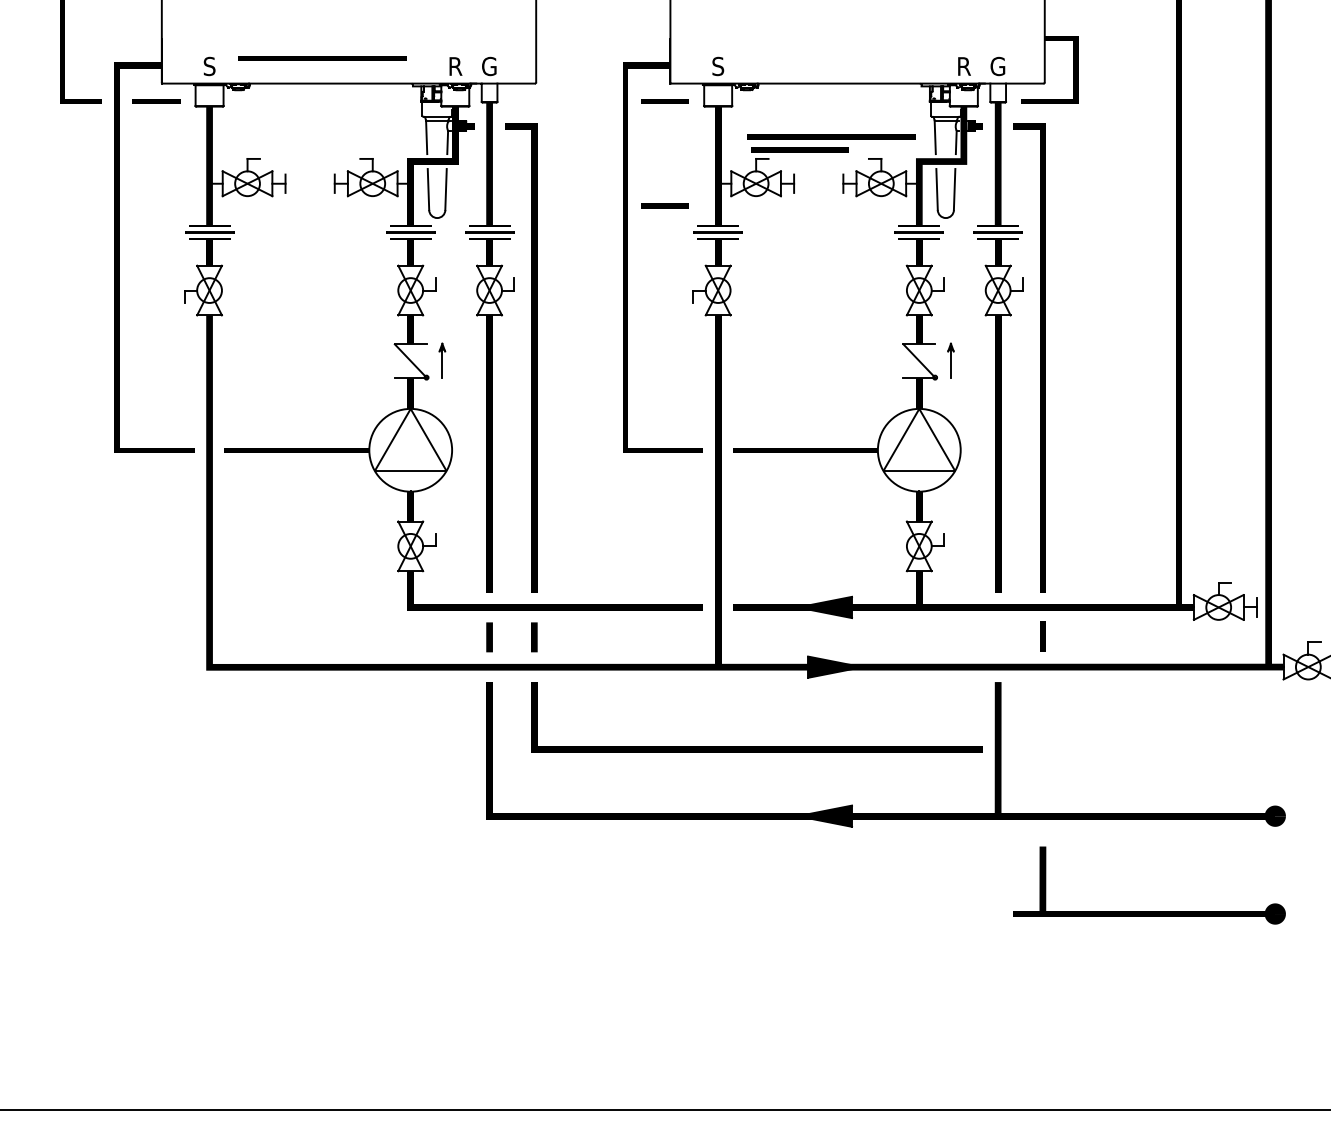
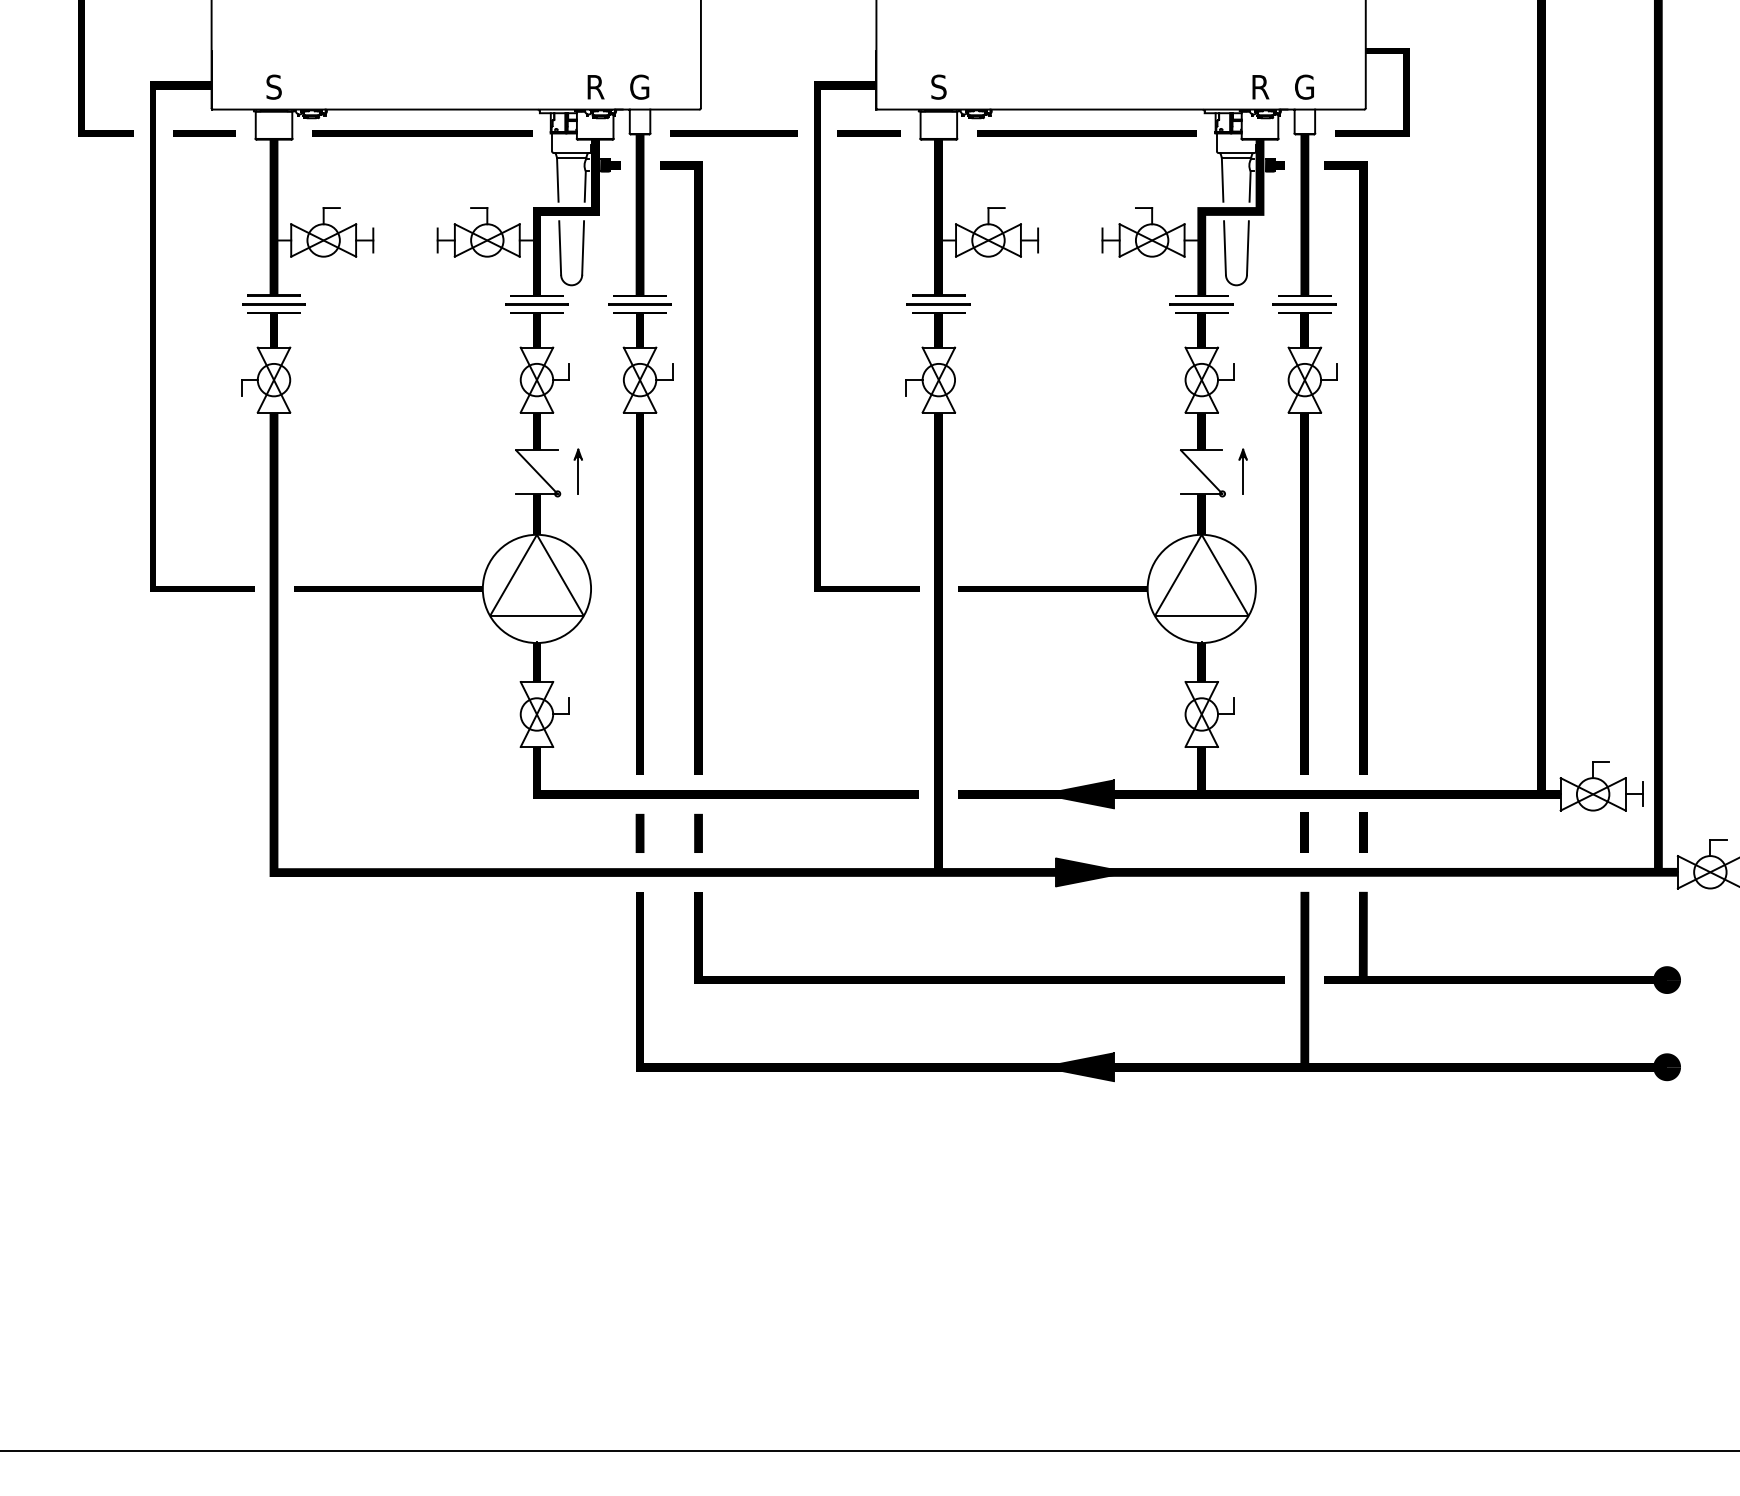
line: (323, 58) -> (422, 133), moved
line: (831, 137) -> (1086, 133), moved
line: (799, 150) -> (733, 133), moved
line: (664, 205) -> (868, 269), removed
line: (997, 636) -> (1304, 832), added
part: (1149, 911) -> (1502, 976), moved

